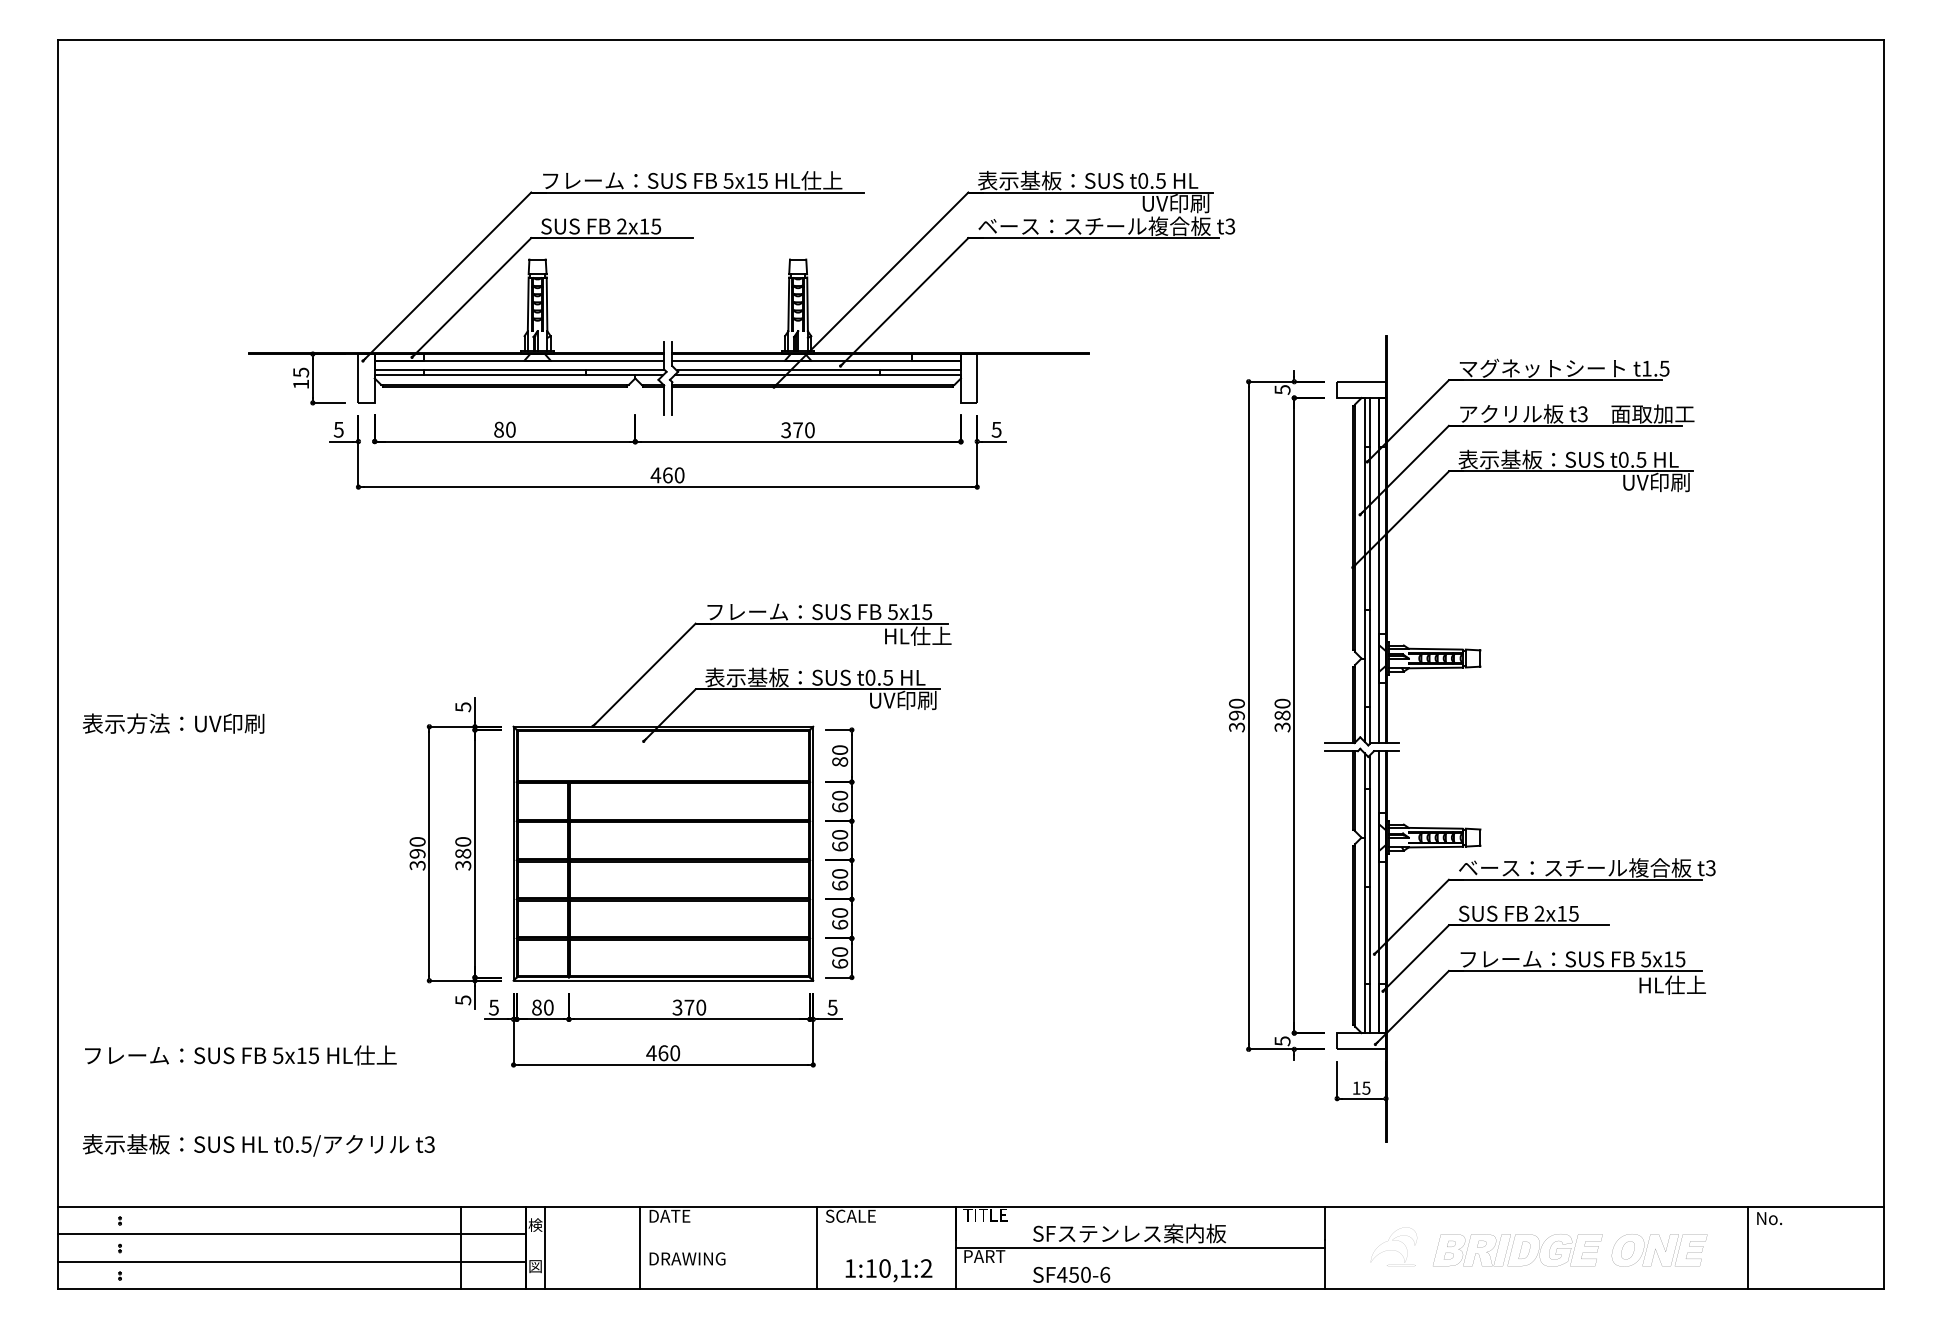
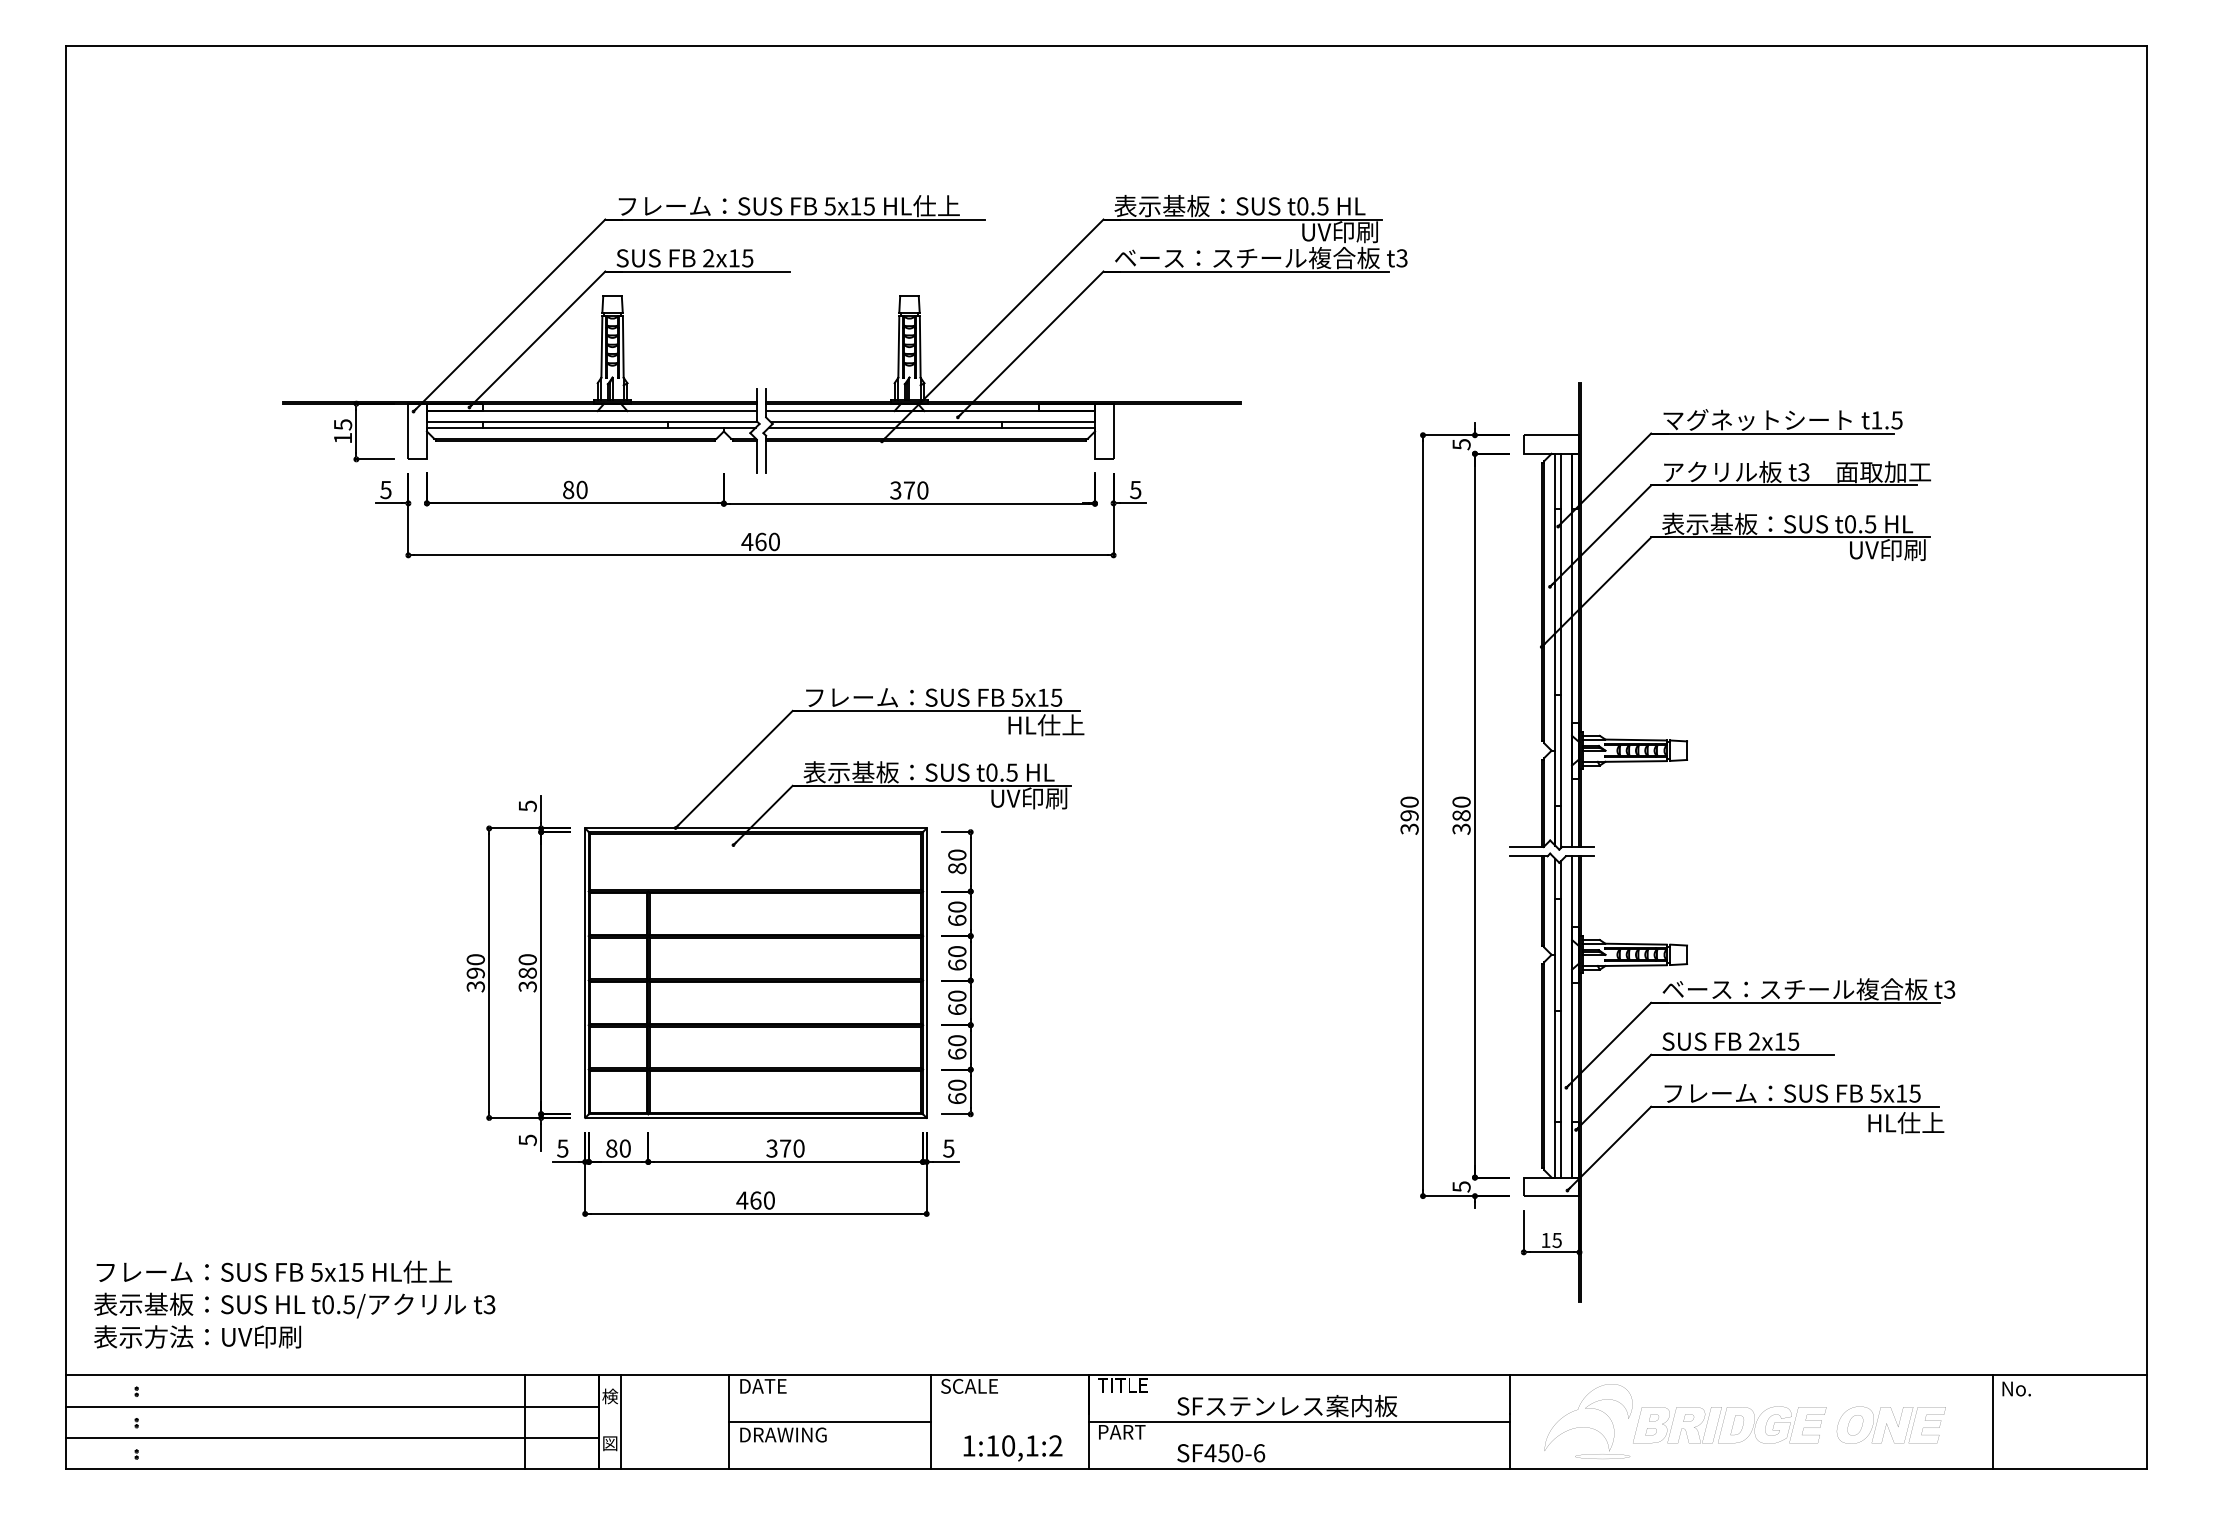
text: (173, 723) -> (197, 1336), moved
text: (240, 1054) -> (273, 1271), moved
line: (728, 1247) -> (830, 1422), added
part: (1393, 1247) -> (1588, 1421), size x1.67

